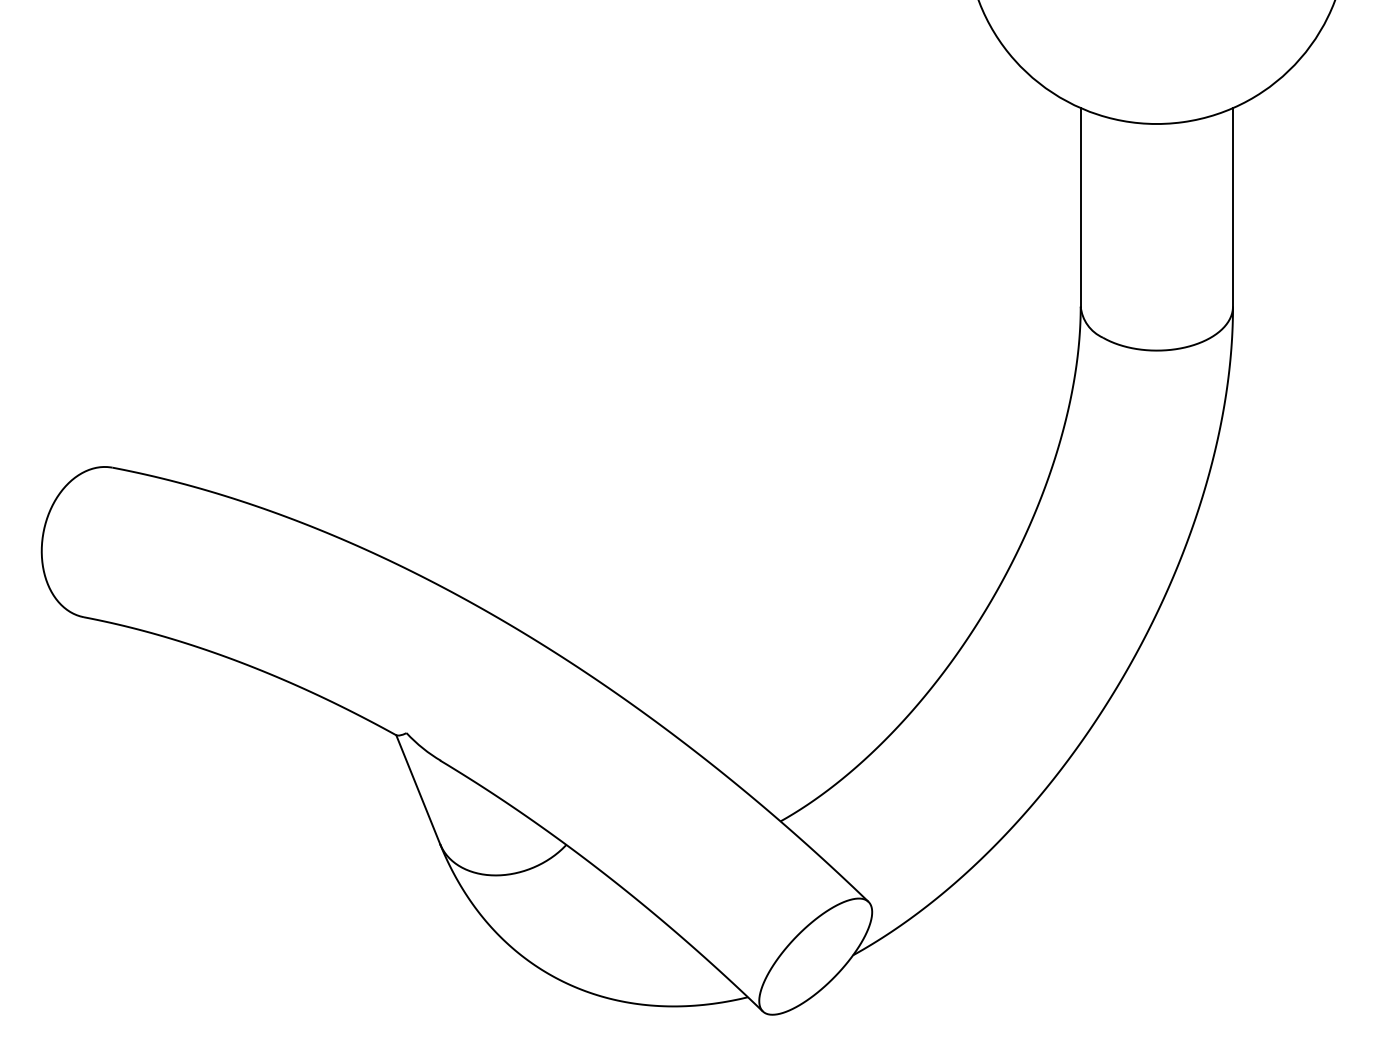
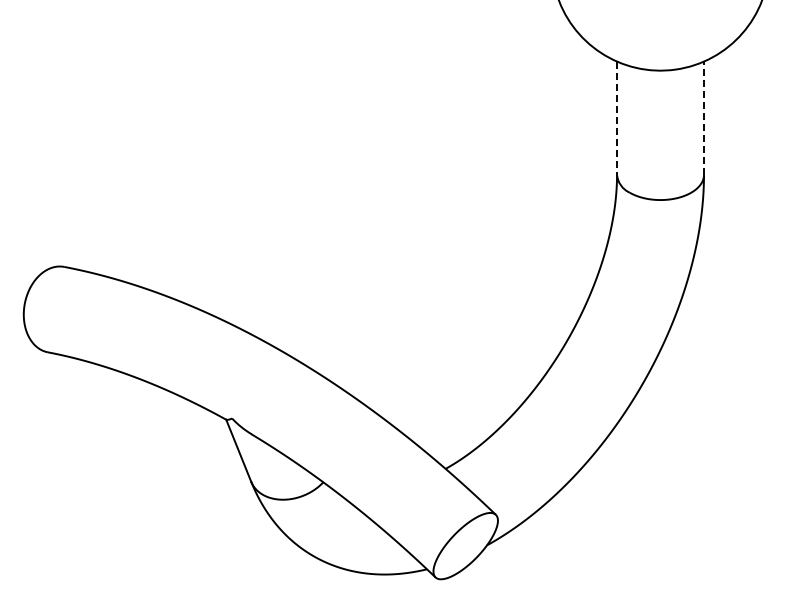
line: (1081, 207) -> (617, 118), solid -> dashed
line: (1233, 207) -> (704, 118), solid -> dashed

